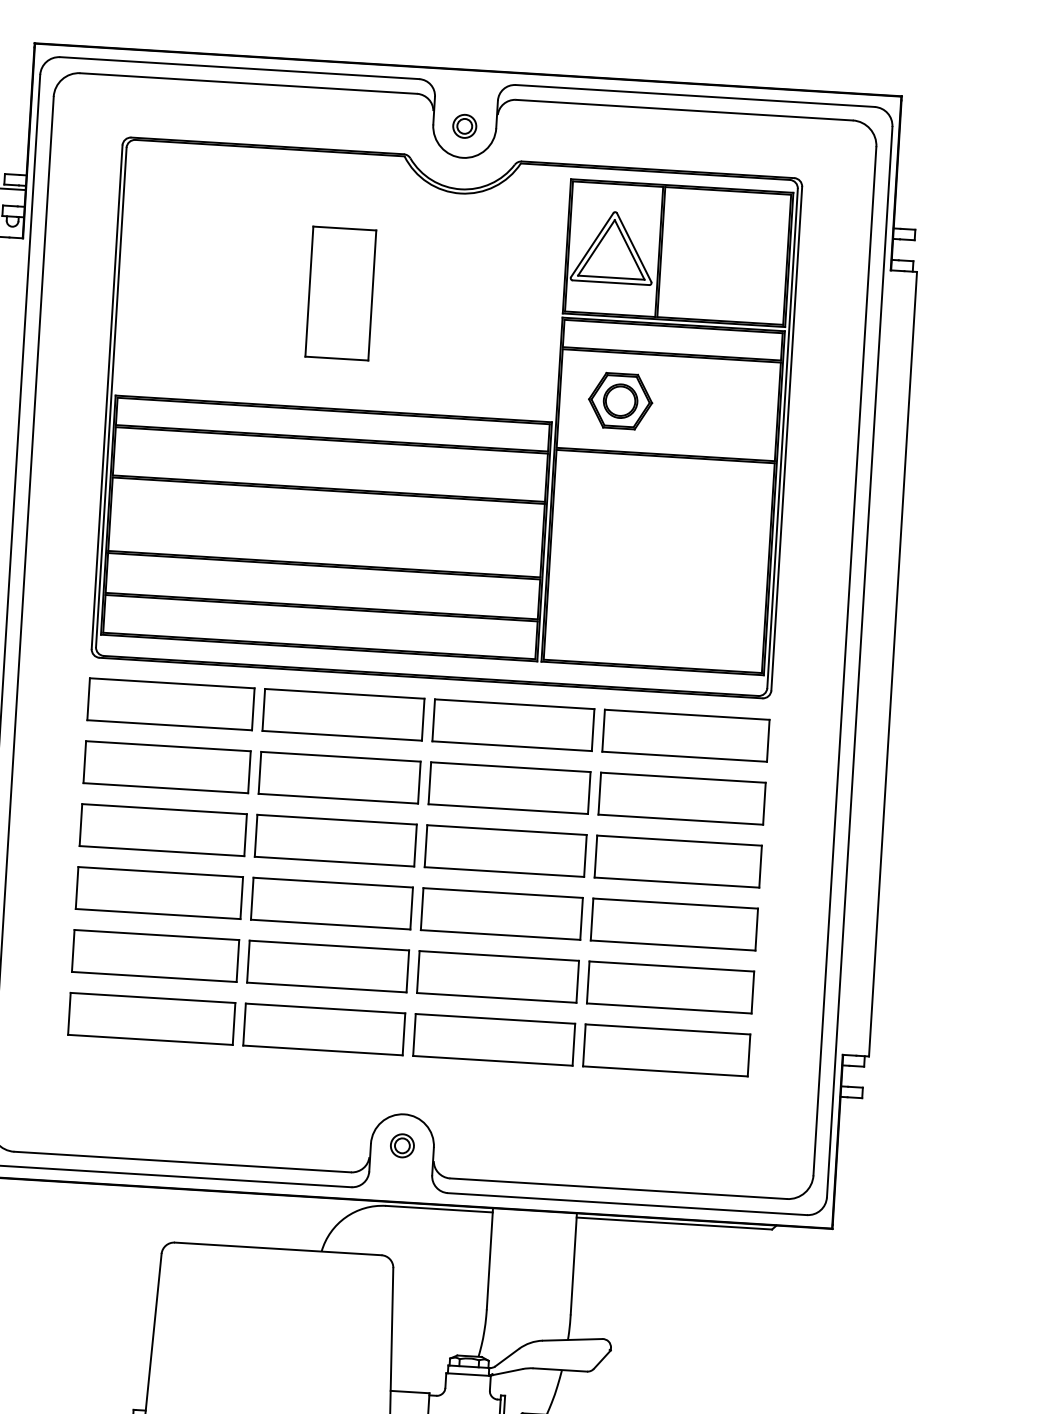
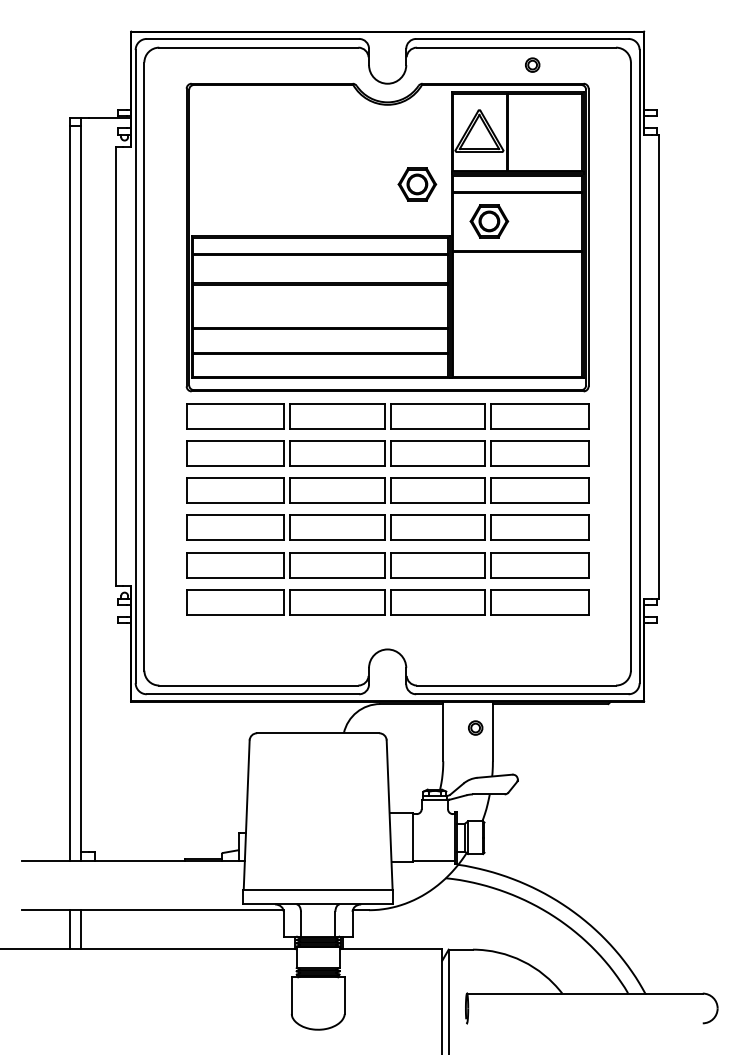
part: (464, 125) -> (532, 64), moved
part: (340, 294) -> (320, 168), removed
part: (502, 331) -> (417, 184), added
part: (402, 1144) -> (475, 727), moved

